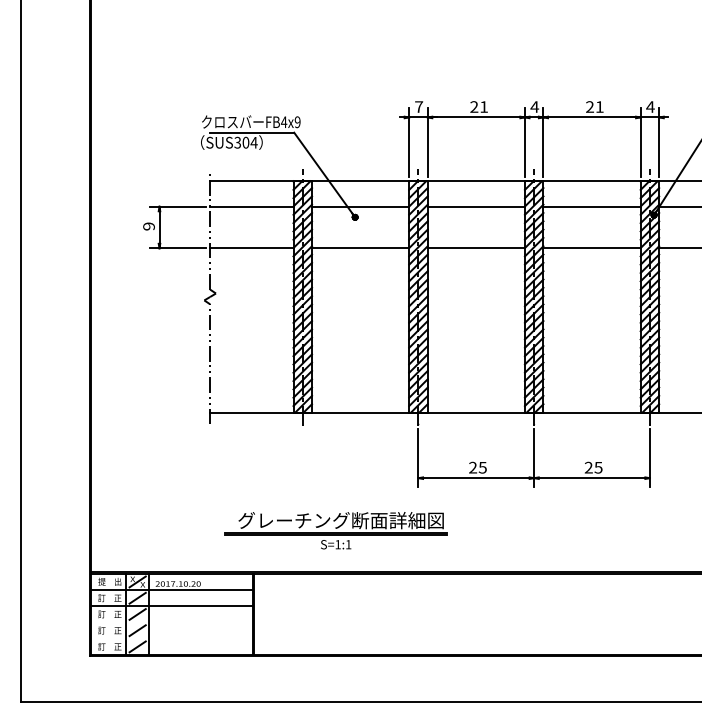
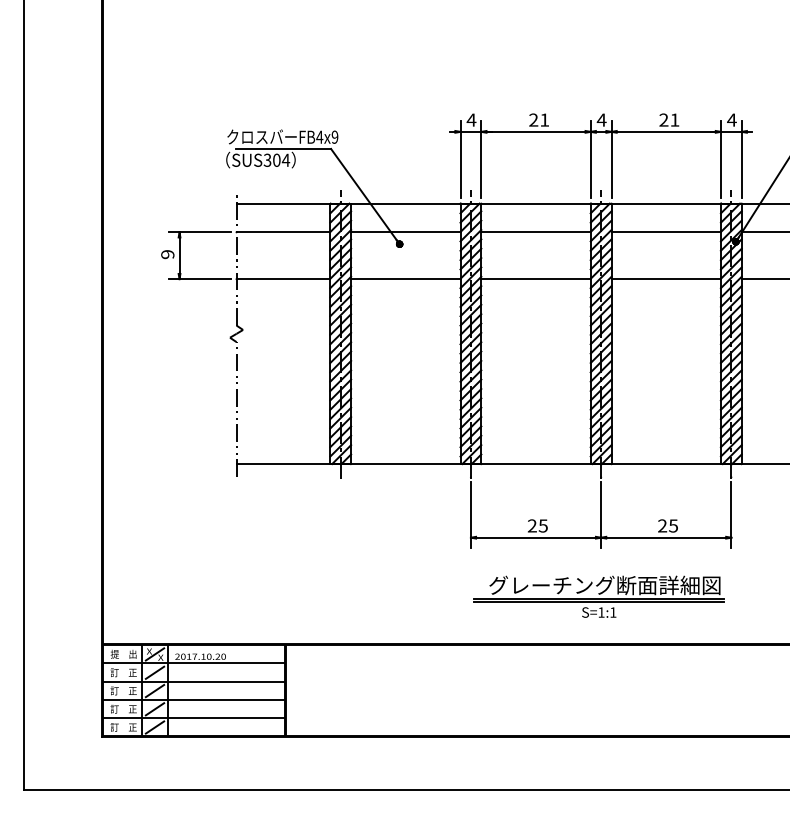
text: (418, 106) -> (471, 119), 7 -> 4
part: (335, 530) -> (598, 596), moved
line: (171, 621) -> (193, 699), added
line: (171, 637) -> (193, 717), added

